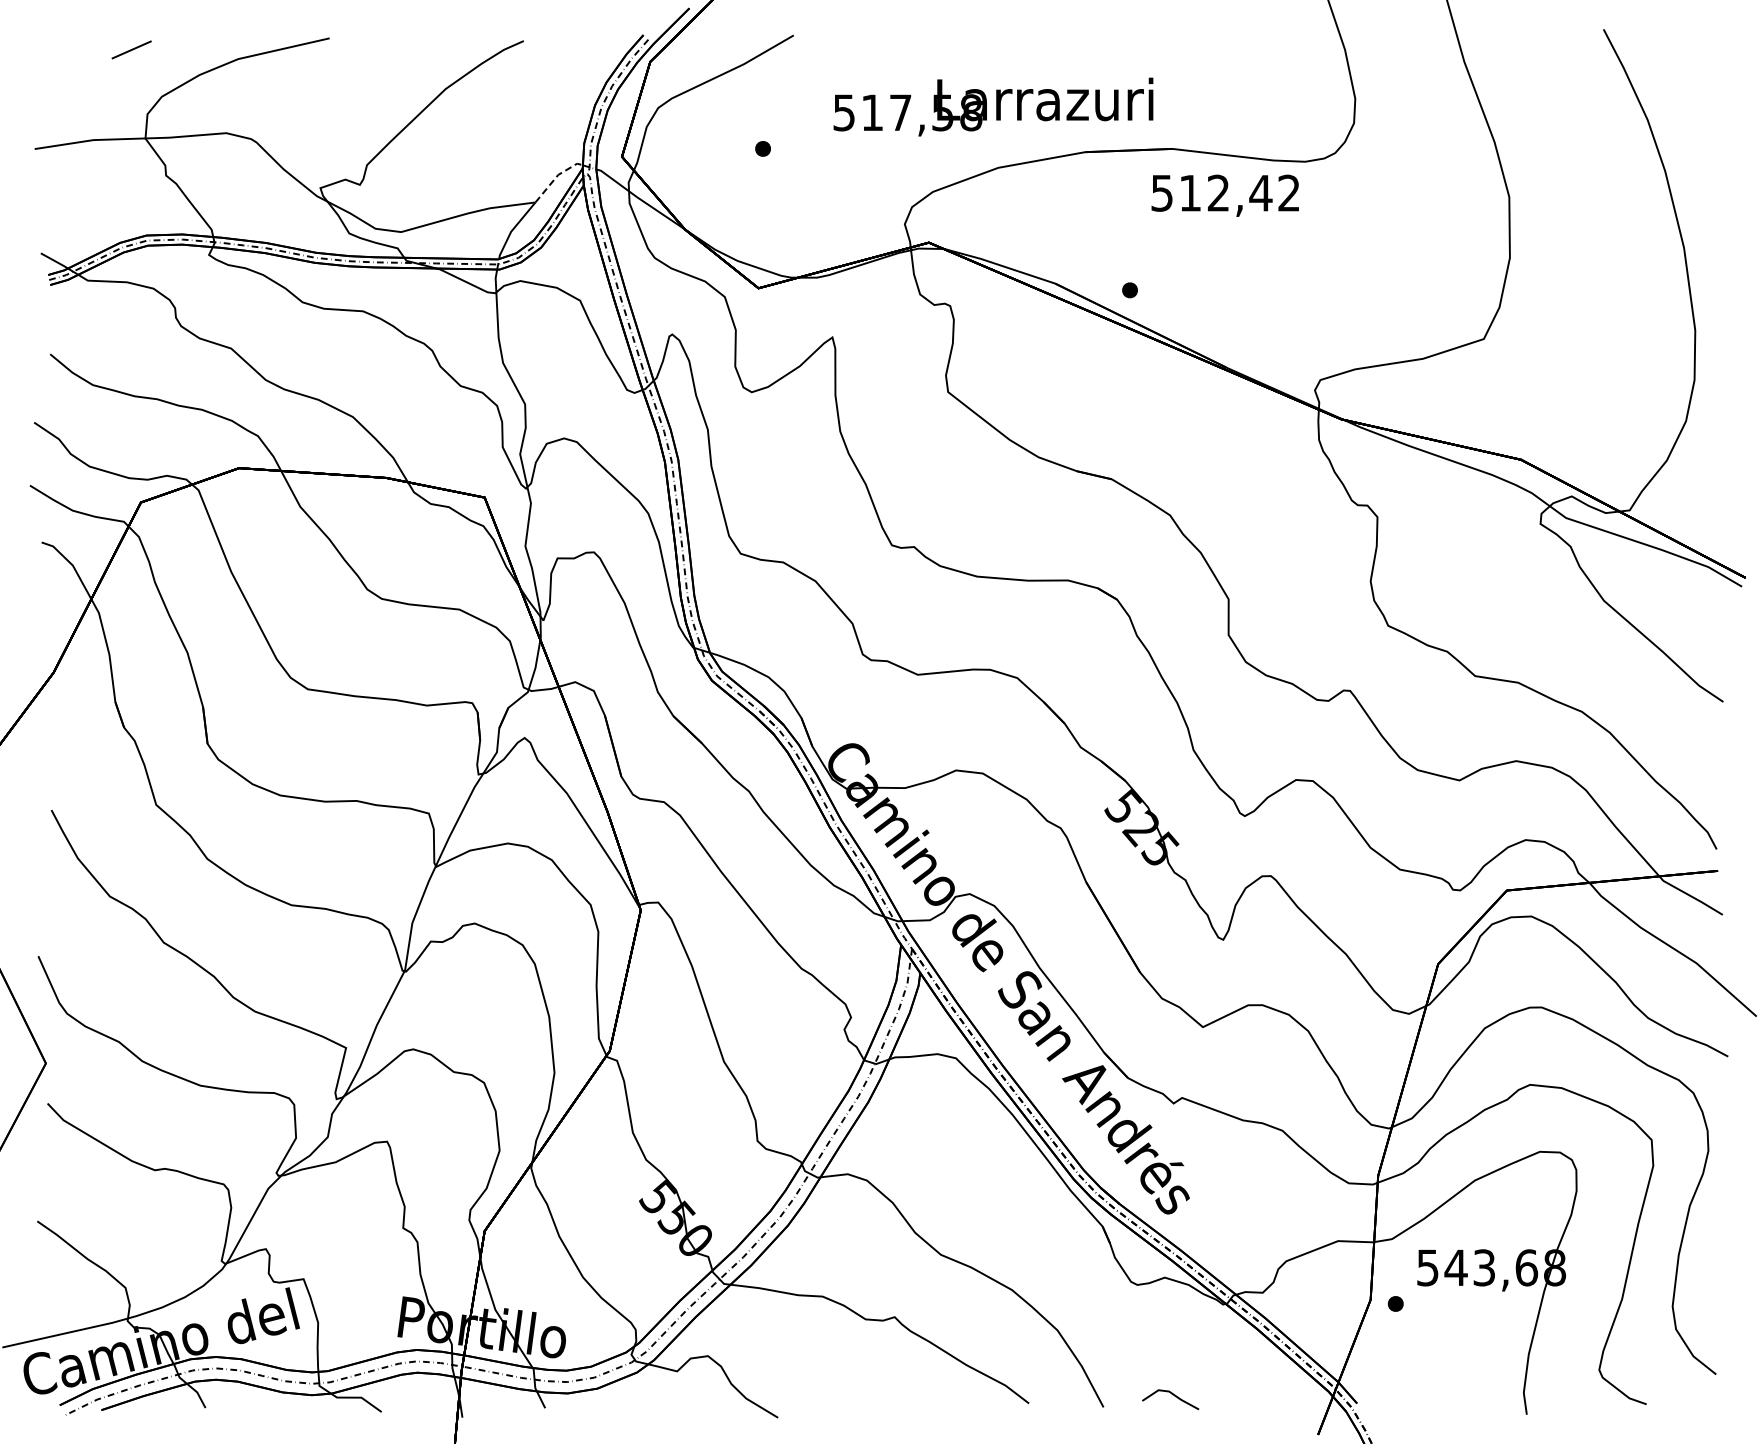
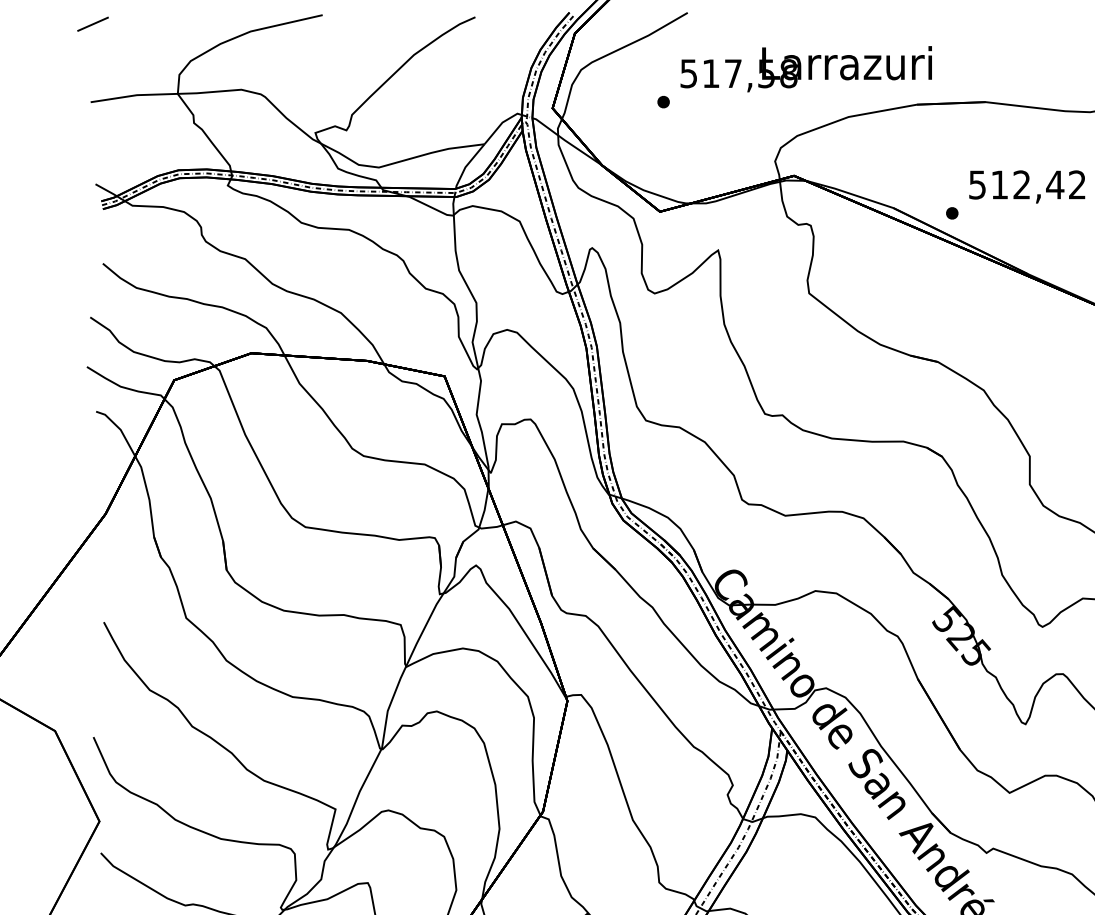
line: (131, 49) -> (92, 23), moved
text: (993, 106) -> (806, 68), moved
line: (557, 176) -> (501, 123), dashed -> solid
text: (1224, 195) -> (1026, 186), moved

